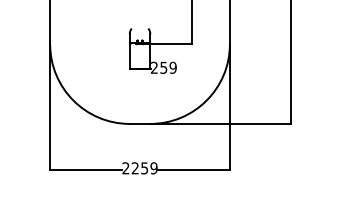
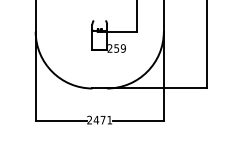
text: (144, 168) -> (102, 120), 2259 -> 2471

